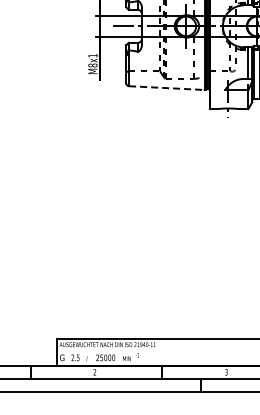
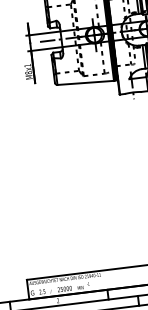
line: (166, 88) -> (85, 83), dashed -> solid

